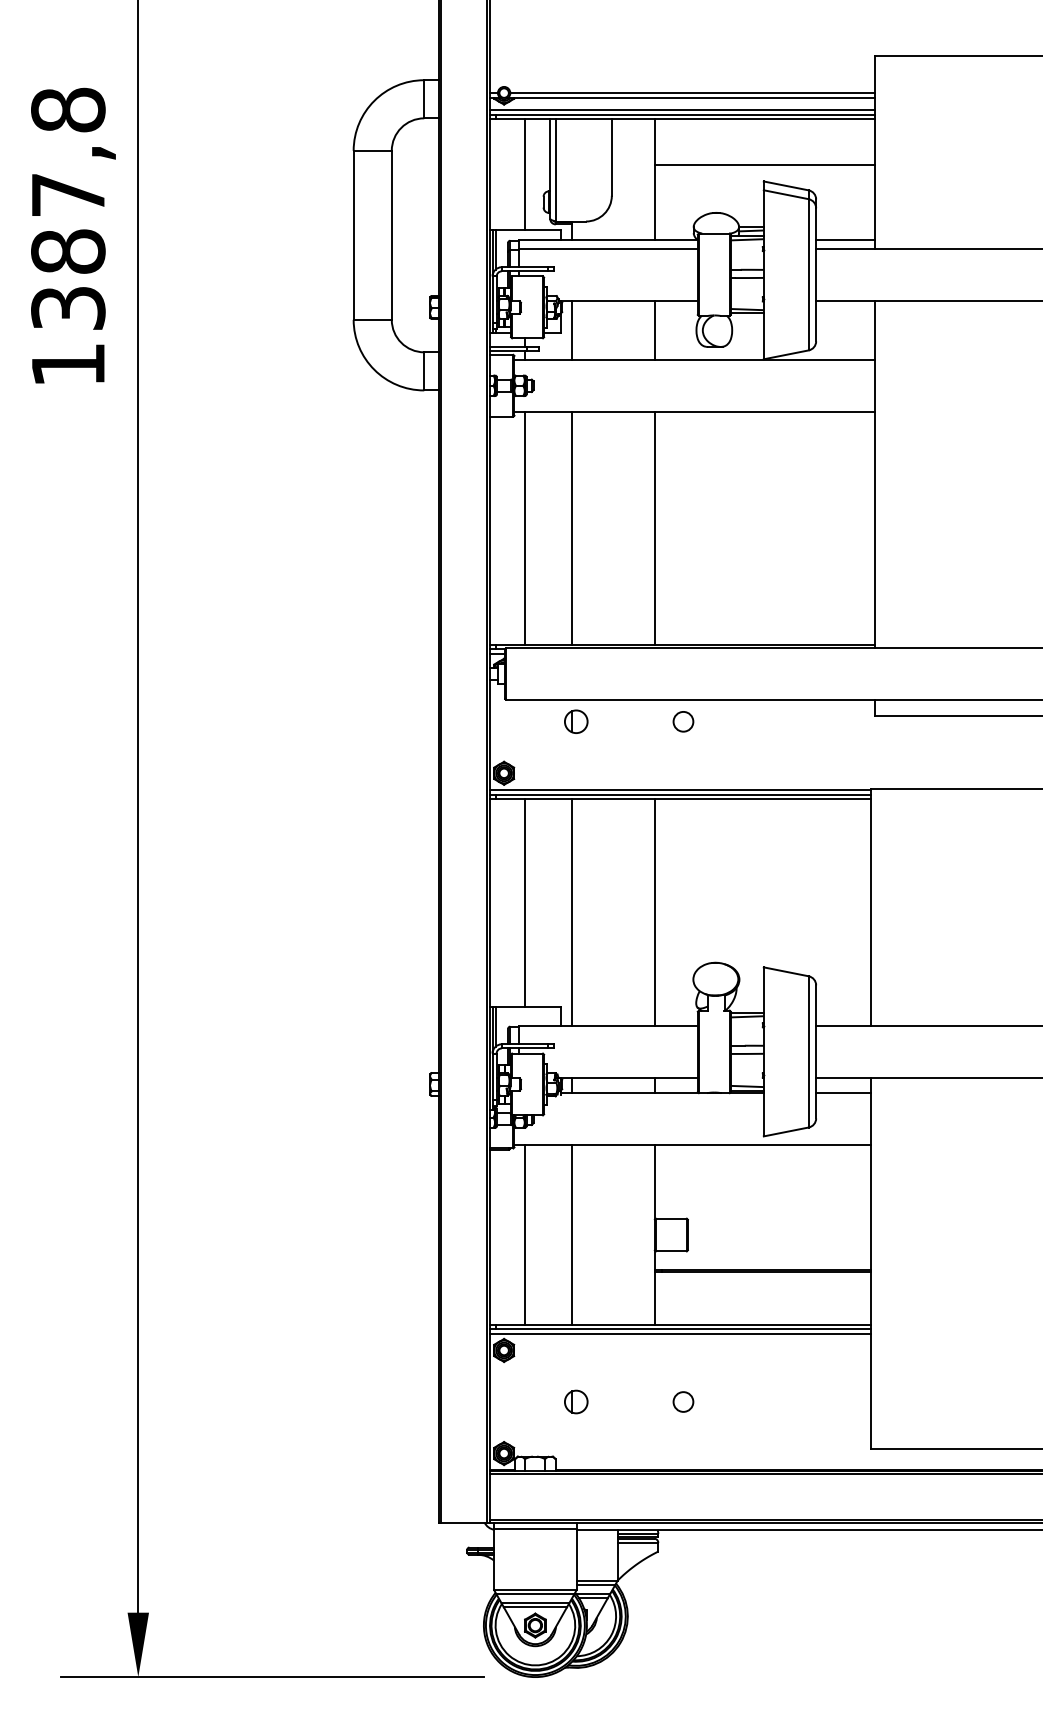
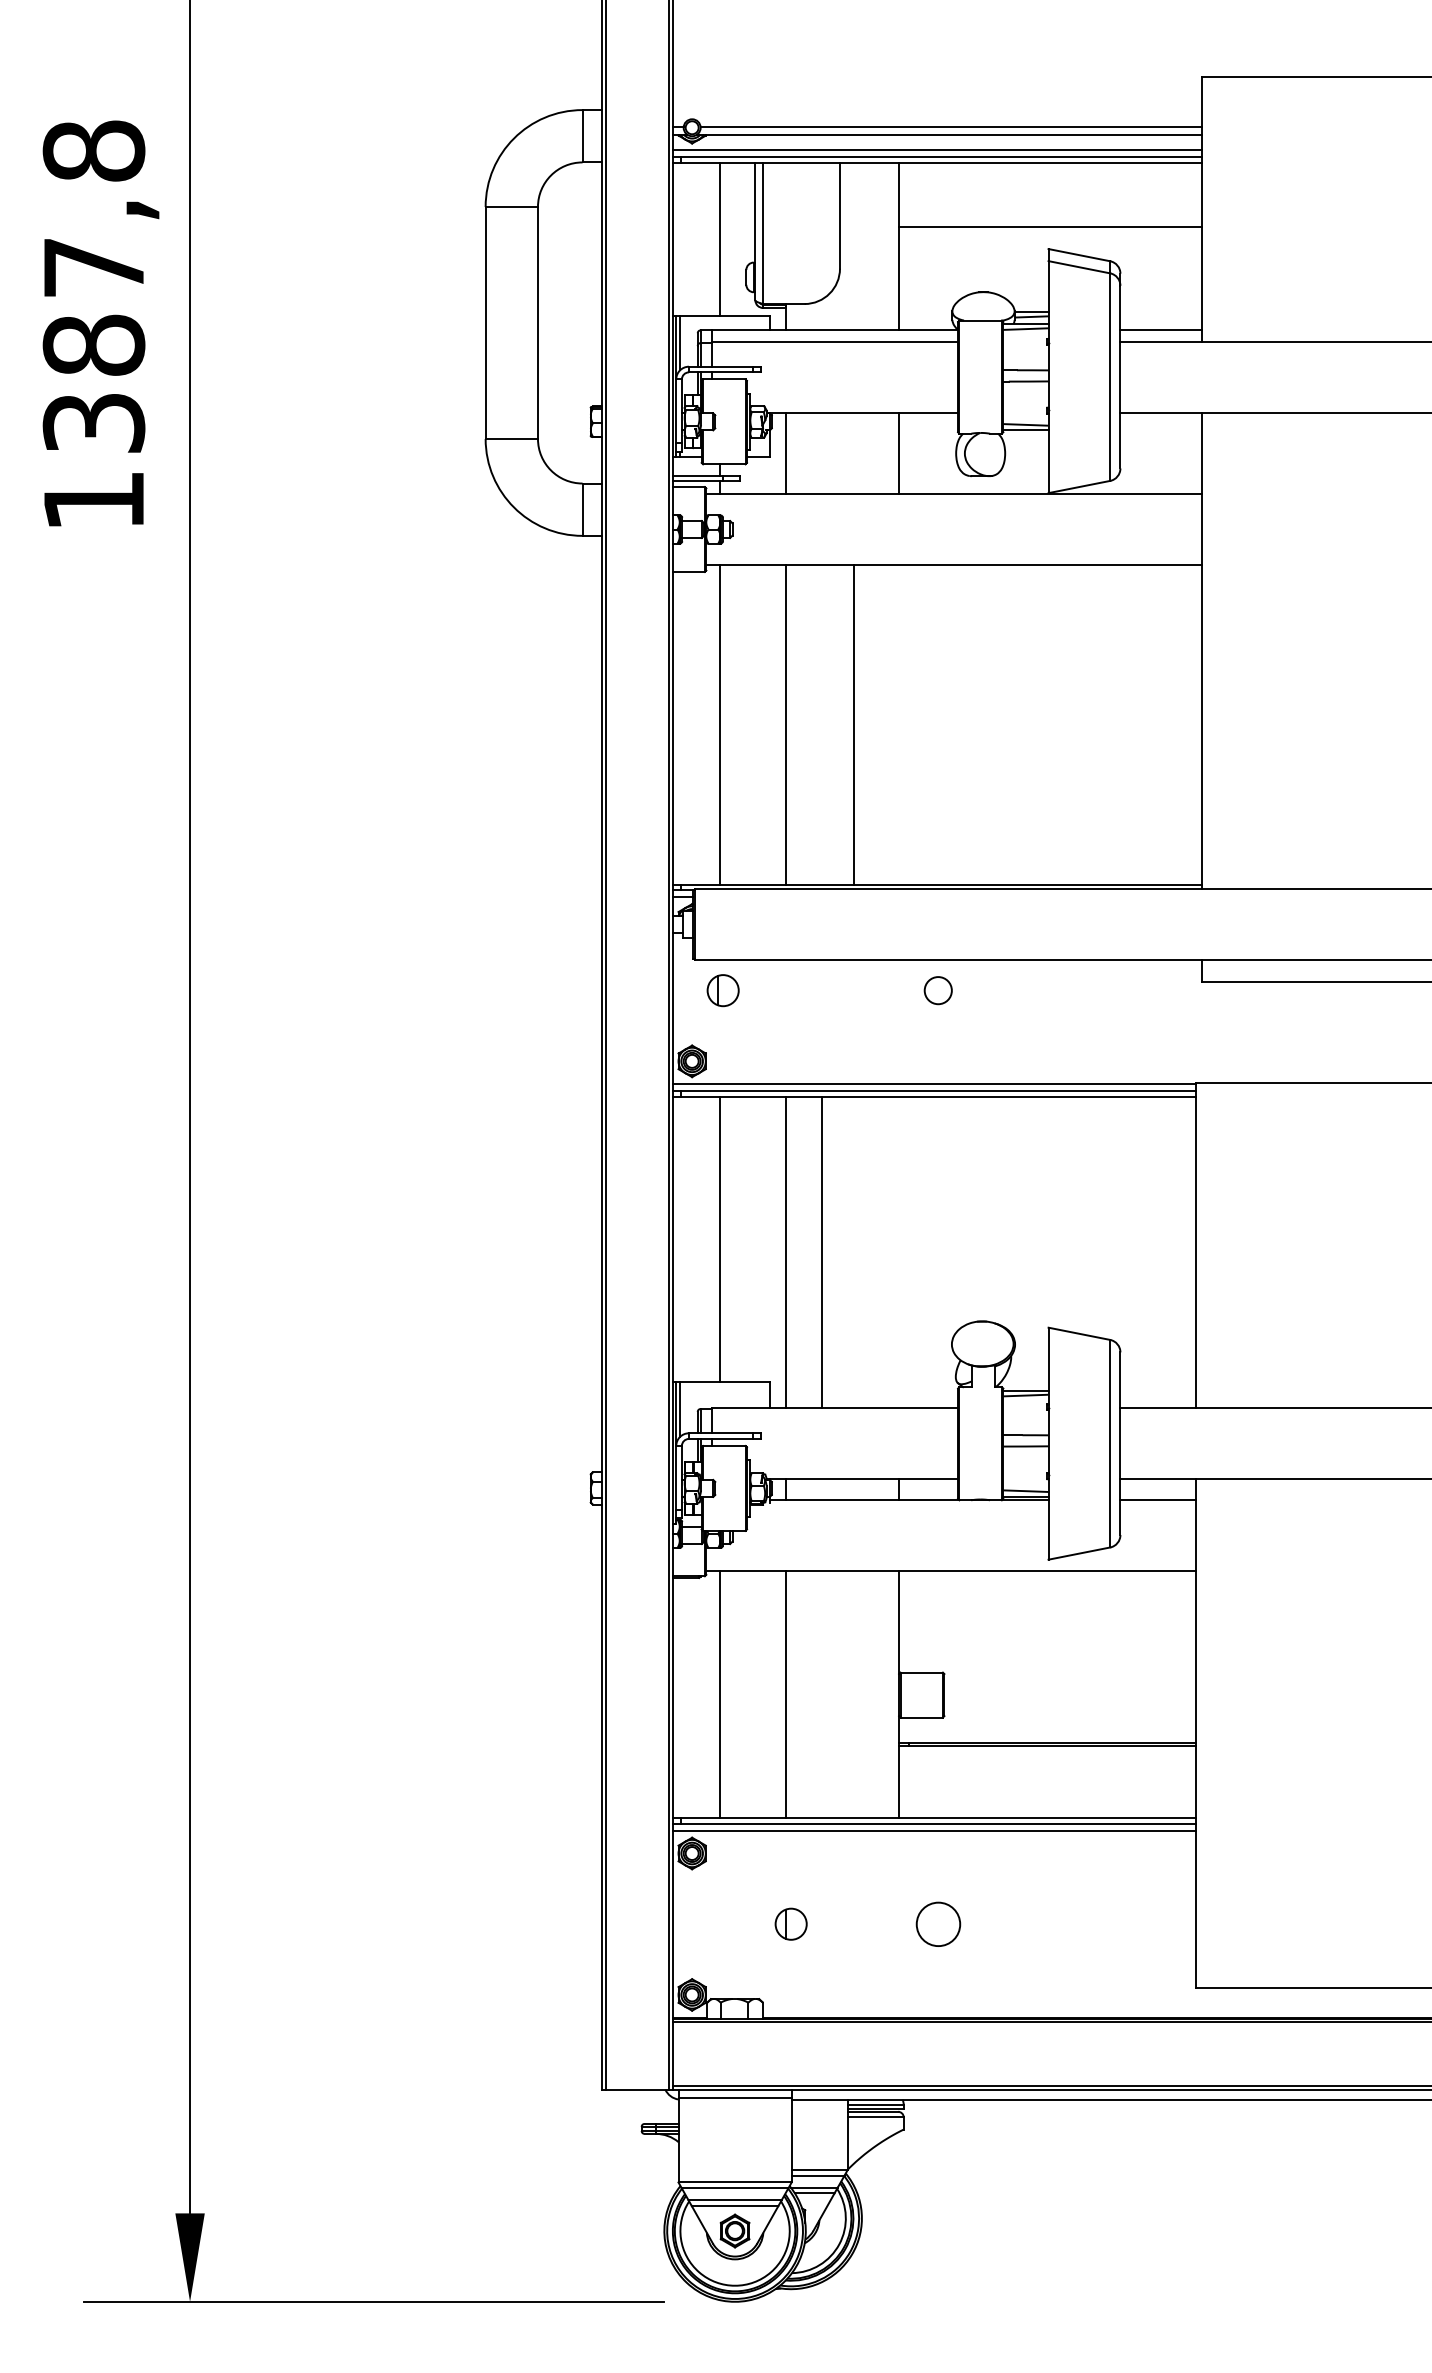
line: (655, 527) -> (854, 724), moved
part: (575, 721) -> (722, 990), moved
line: (655, 912) -> (822, 1252), moved
circle: (682, 1401) -> (937, 1923), size x1.6

